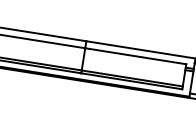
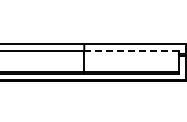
line: (136, 56) -> (132, 50), solid -> dashed

